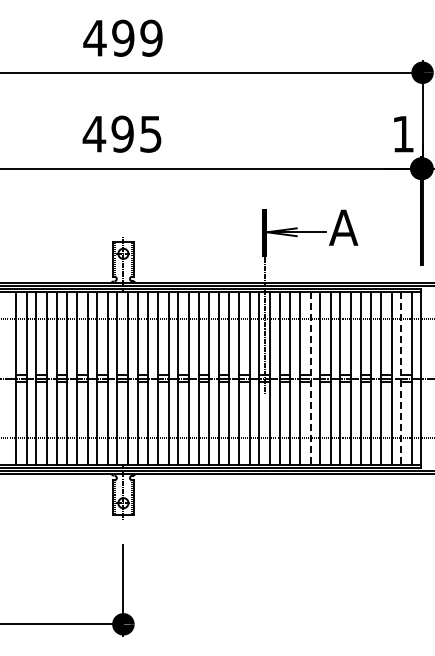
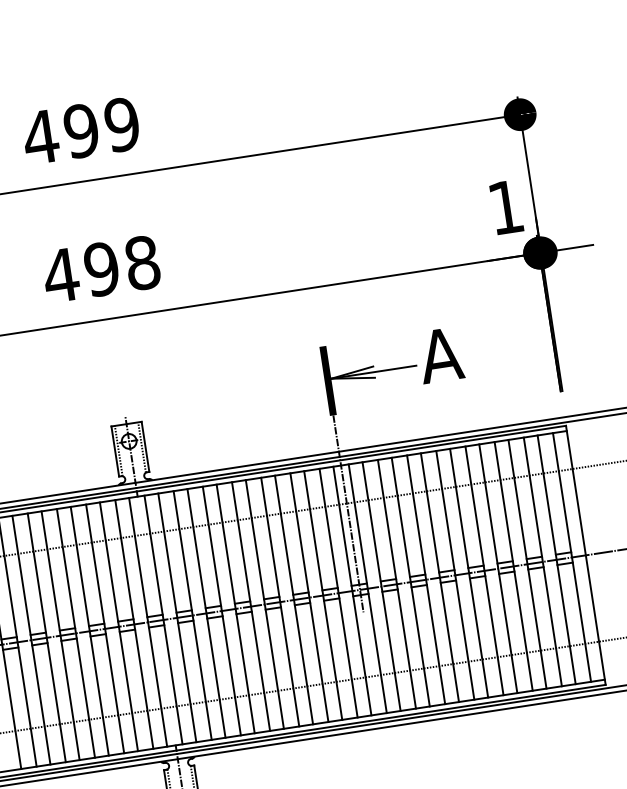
text: (151, 133) -> (143, 261), 495 -> 498
line: (310, 379) -> (426, 581), dashed -> solid
line: (401, 379) -> (557, 561), dashed -> solid

